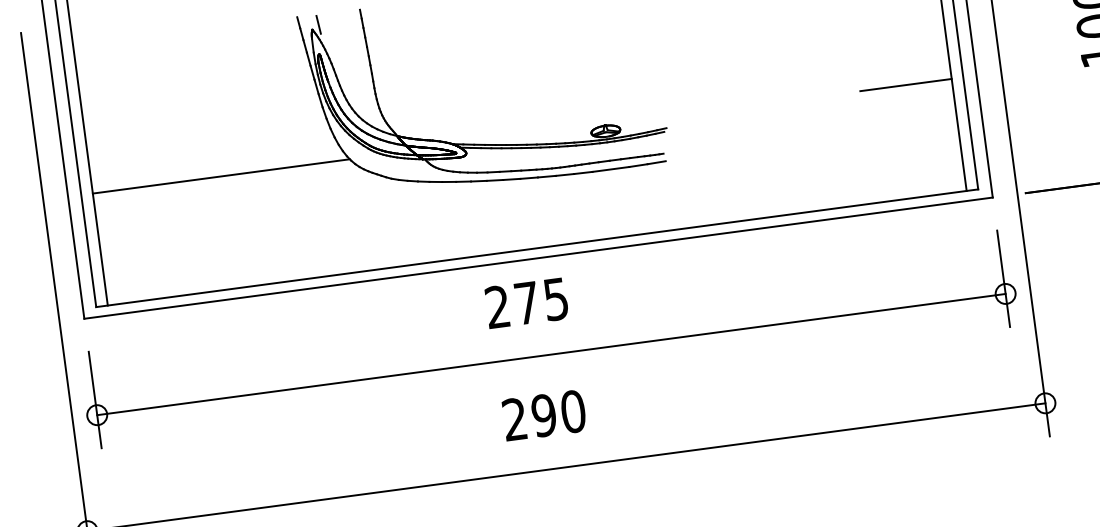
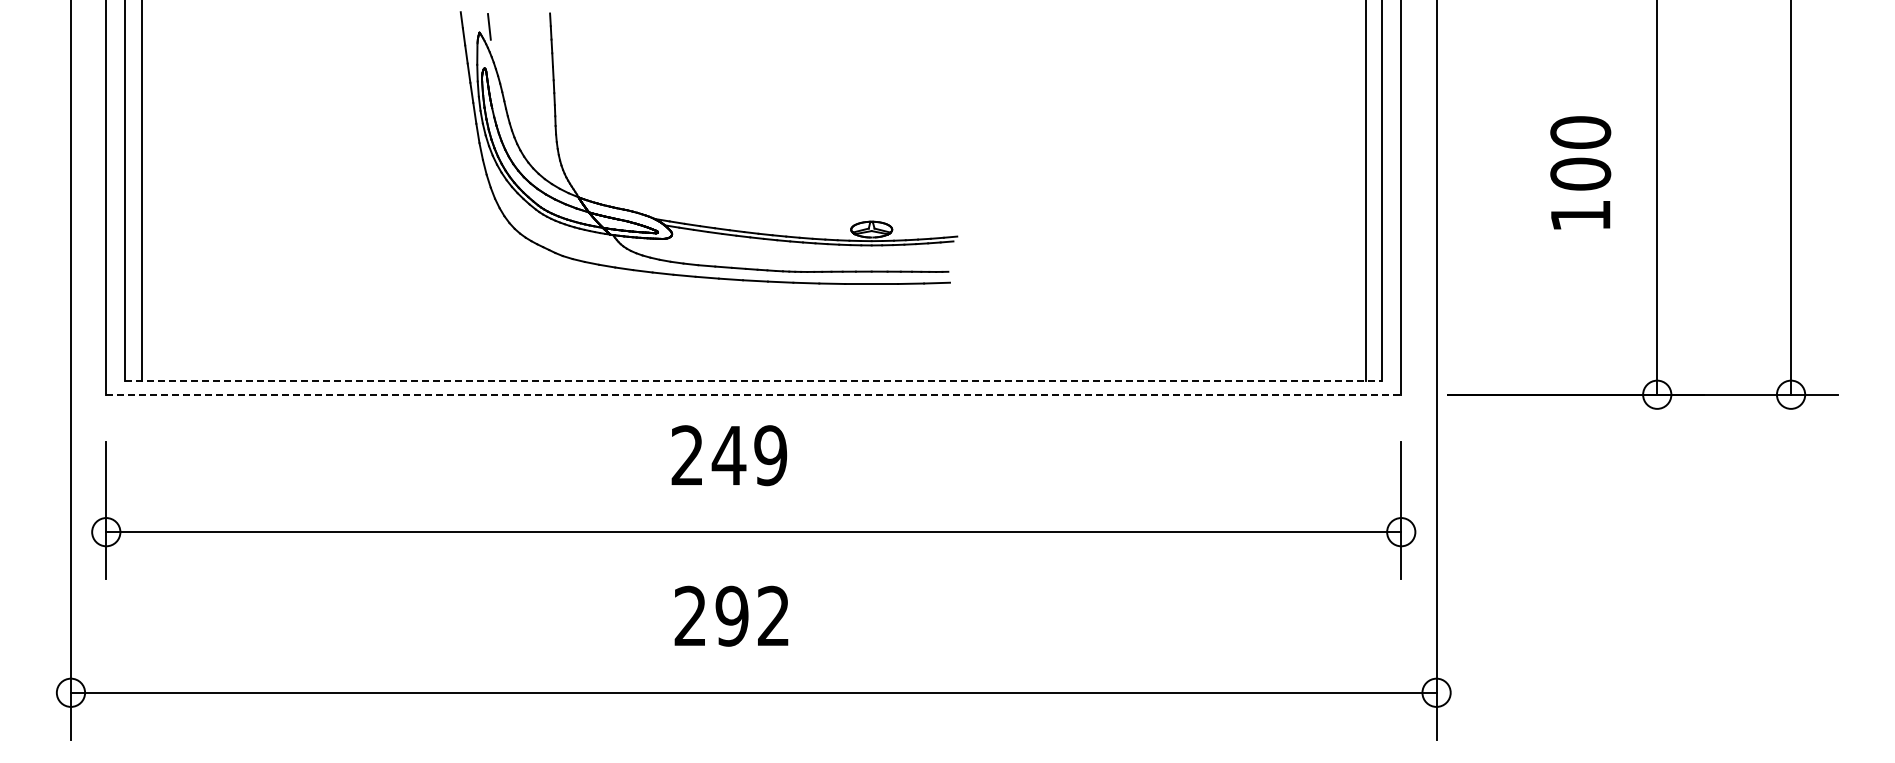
line: (905, 84) -> (1300, 220), removed
line: (221, 176) -> (324, 220), removed
line: (537, 248) -> (753, 380), solid -> dashed
line: (539, 257) -> (754, 394), solid -> dashed
text: (541, 301) -> (749, 455), 275 -> 249
text: (573, 411) -> (773, 615), 290 -> 292

